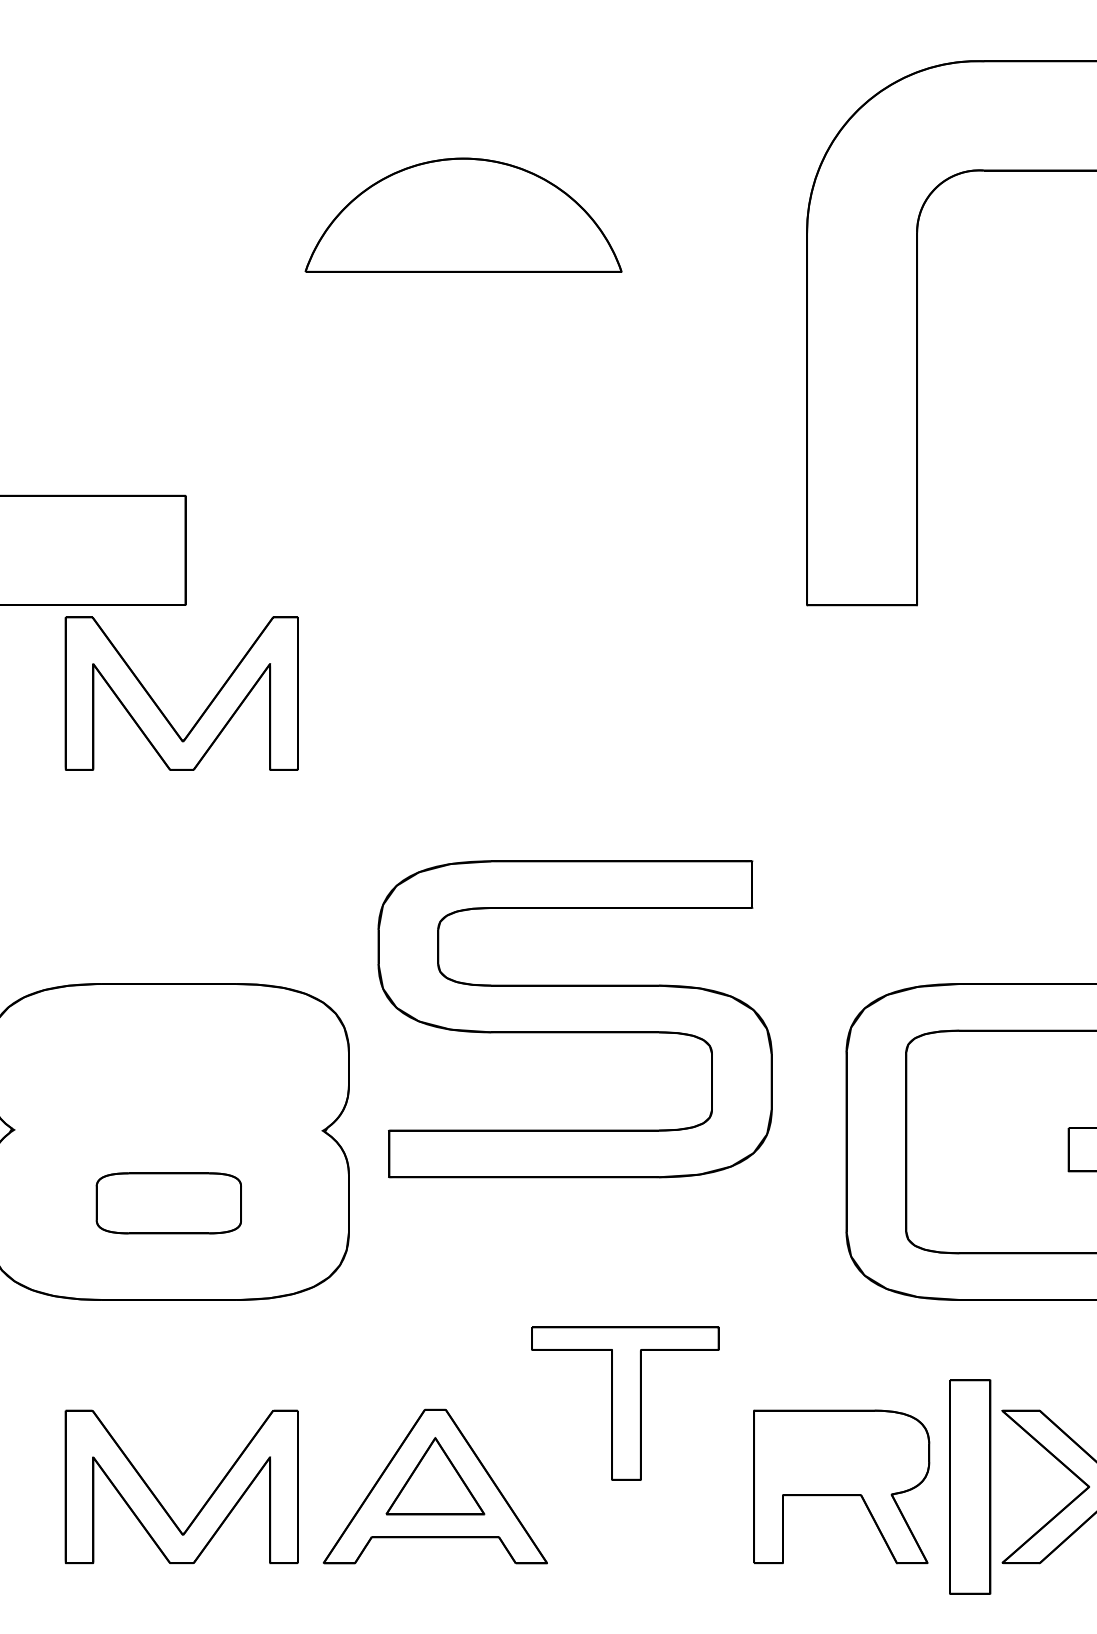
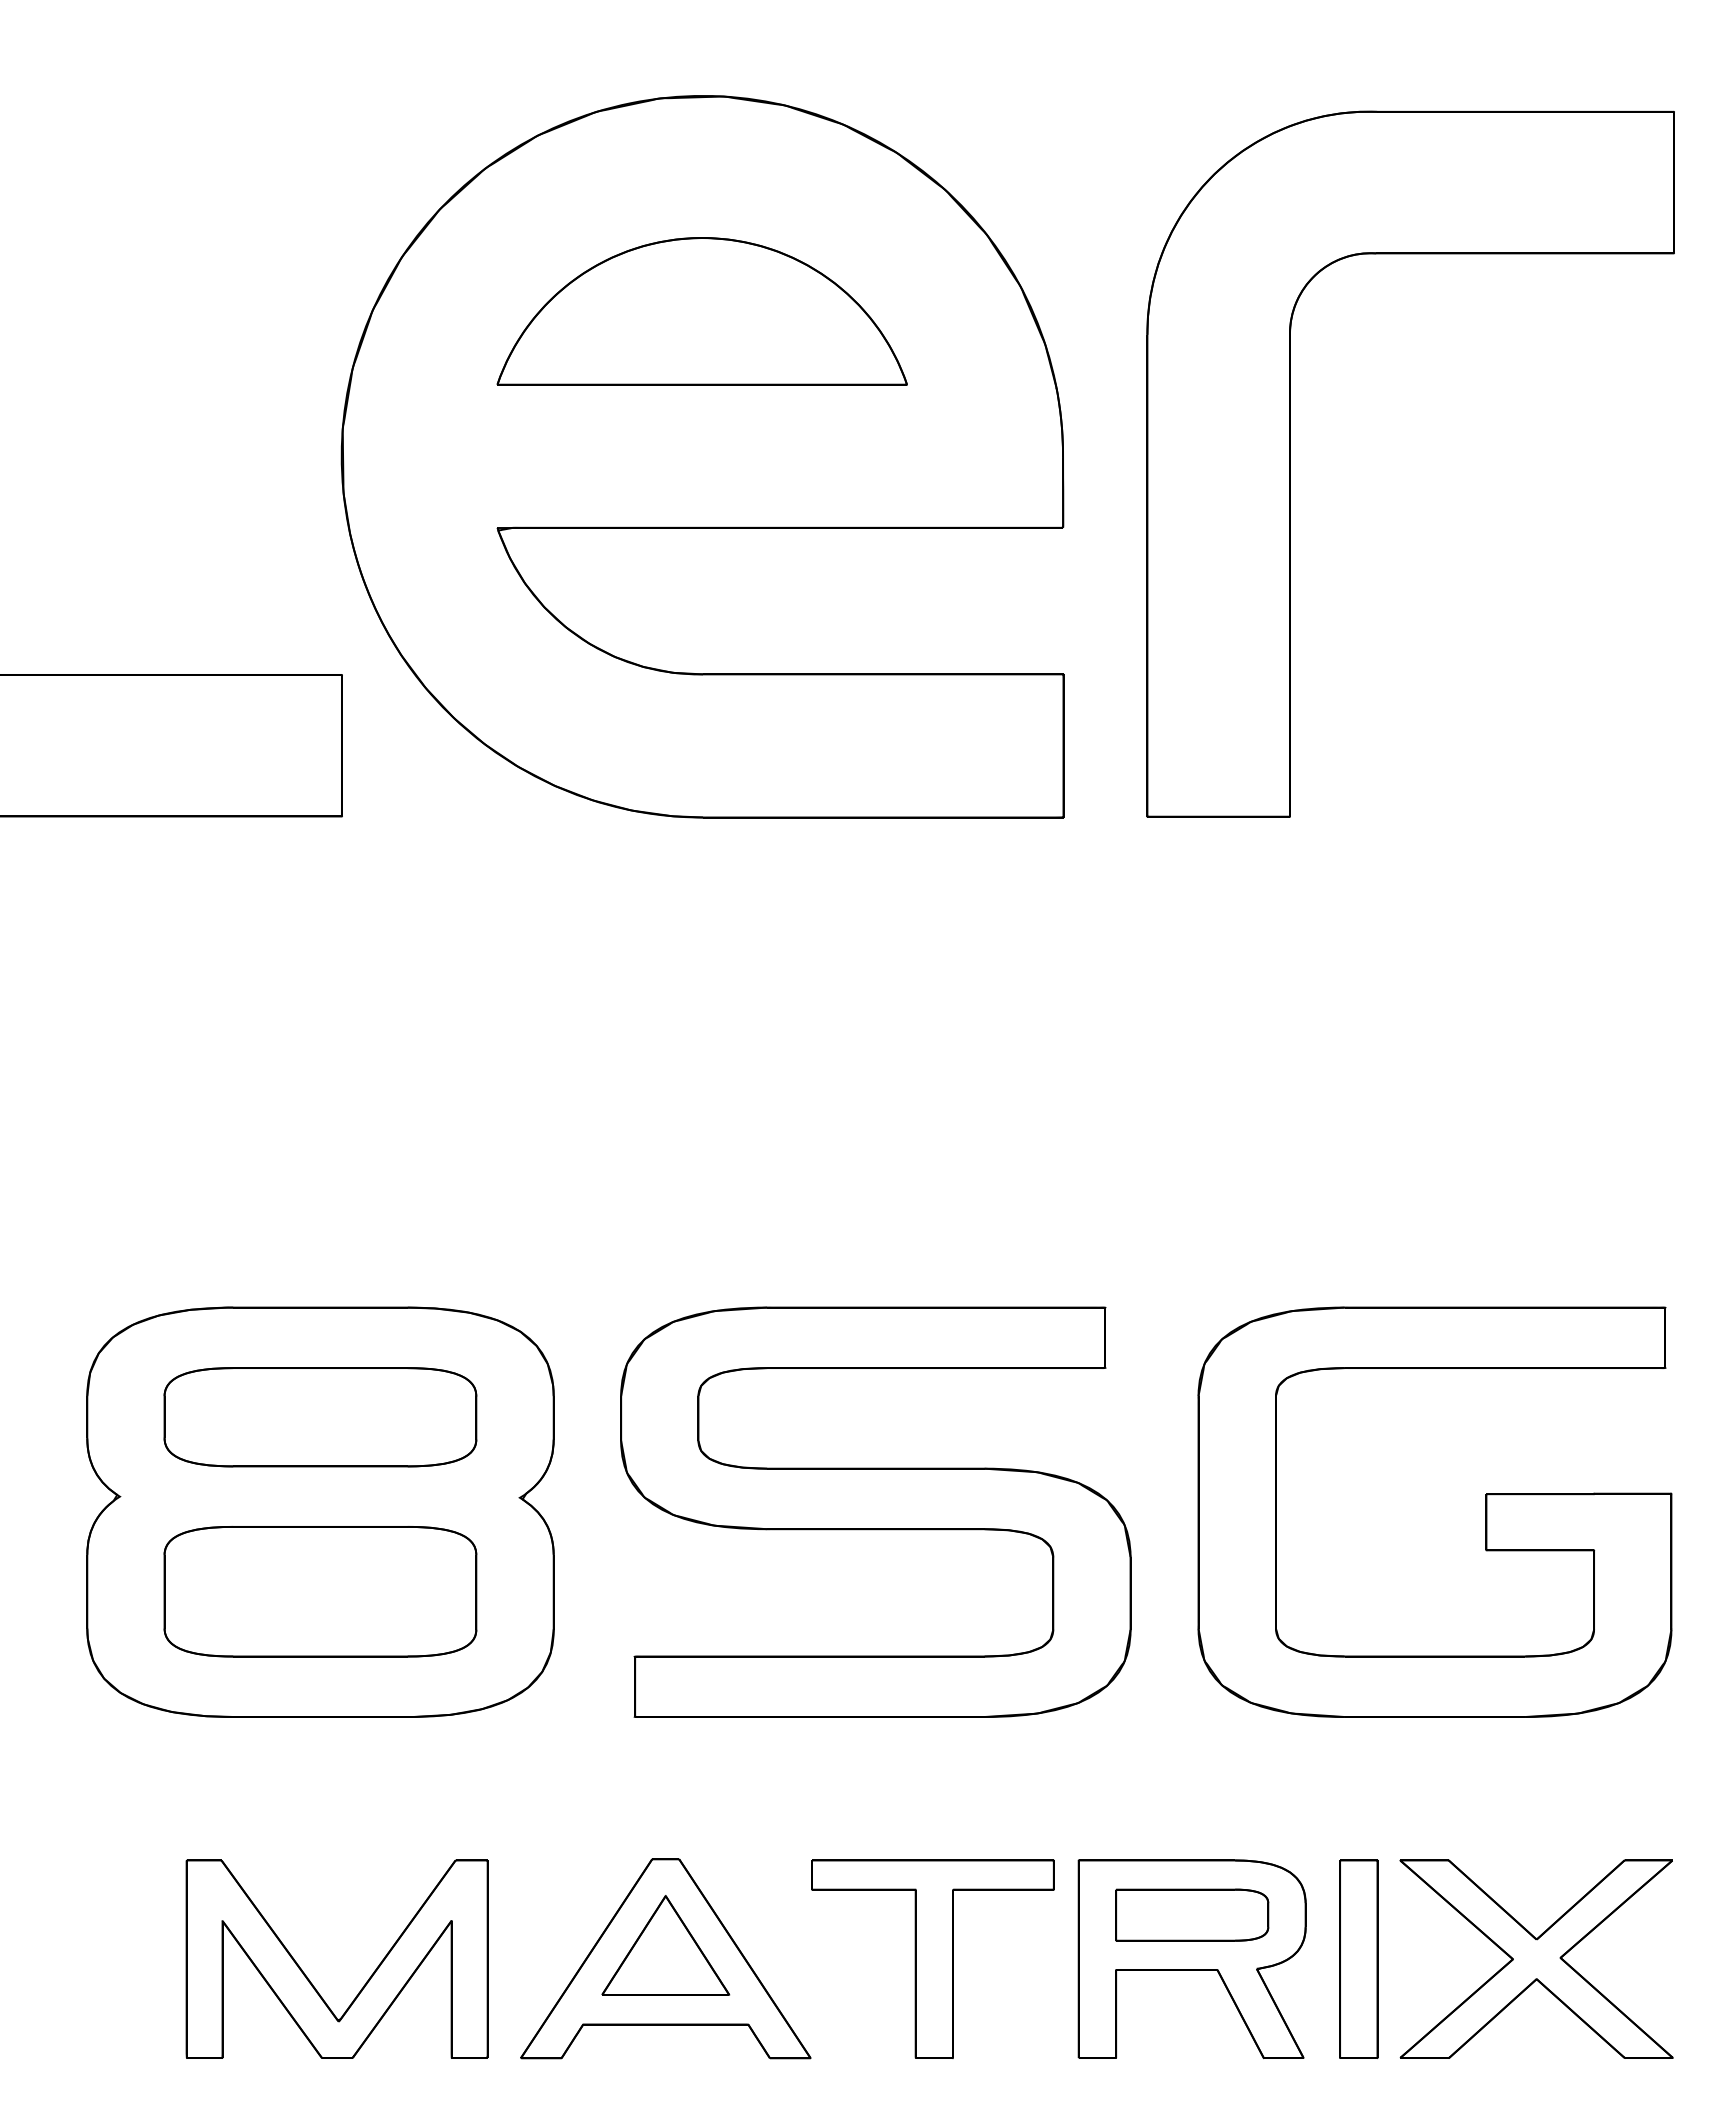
part: (463, 327) -> (702, 456), added
part: (161, 710) -> (310, 952), removed
part: (574, 1018) -> (875, 1511), moved
part: (168, 1068) -> (320, 1417), added
part: (168, 1203) -> (320, 1591), size x1.67
part: (625, 1402) -> (932, 1958), moved
part: (841, 1452) -> (1192, 1914), added
part: (969, 1486) -> (1358, 1958), size x0.71

